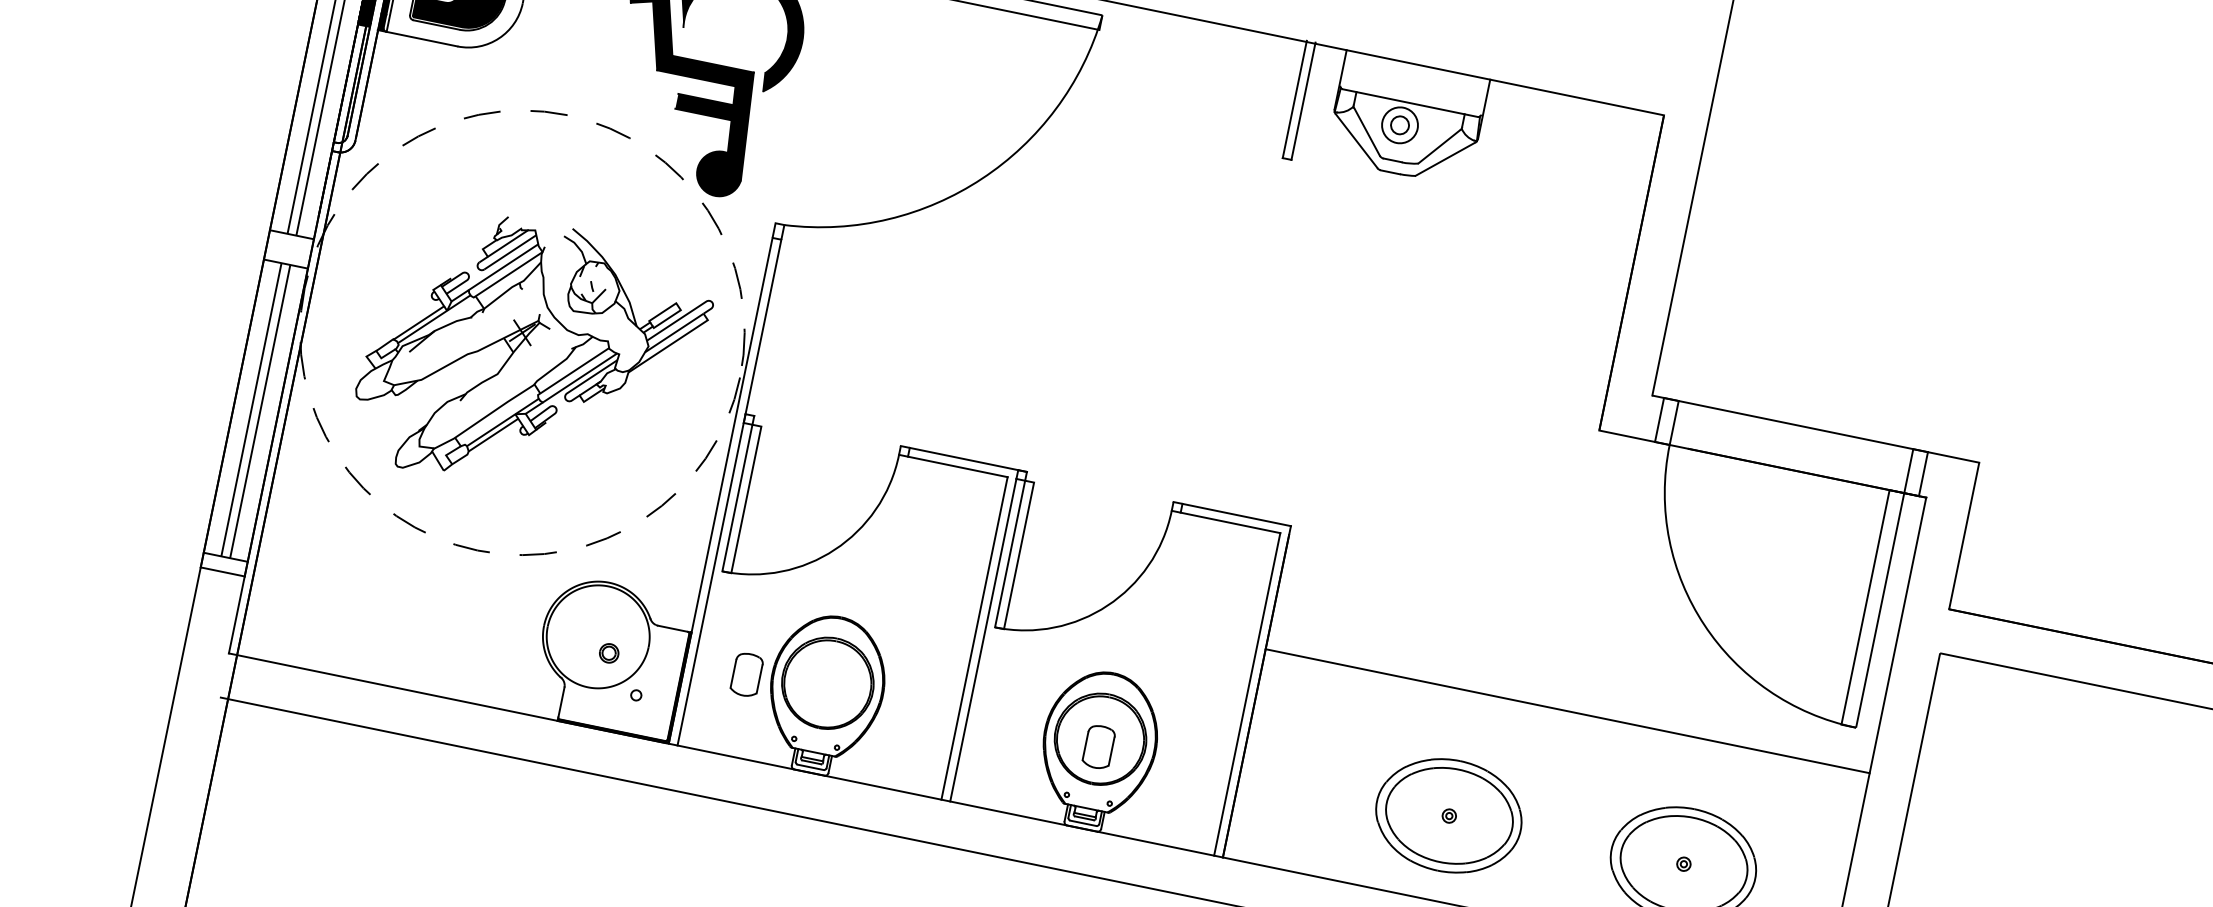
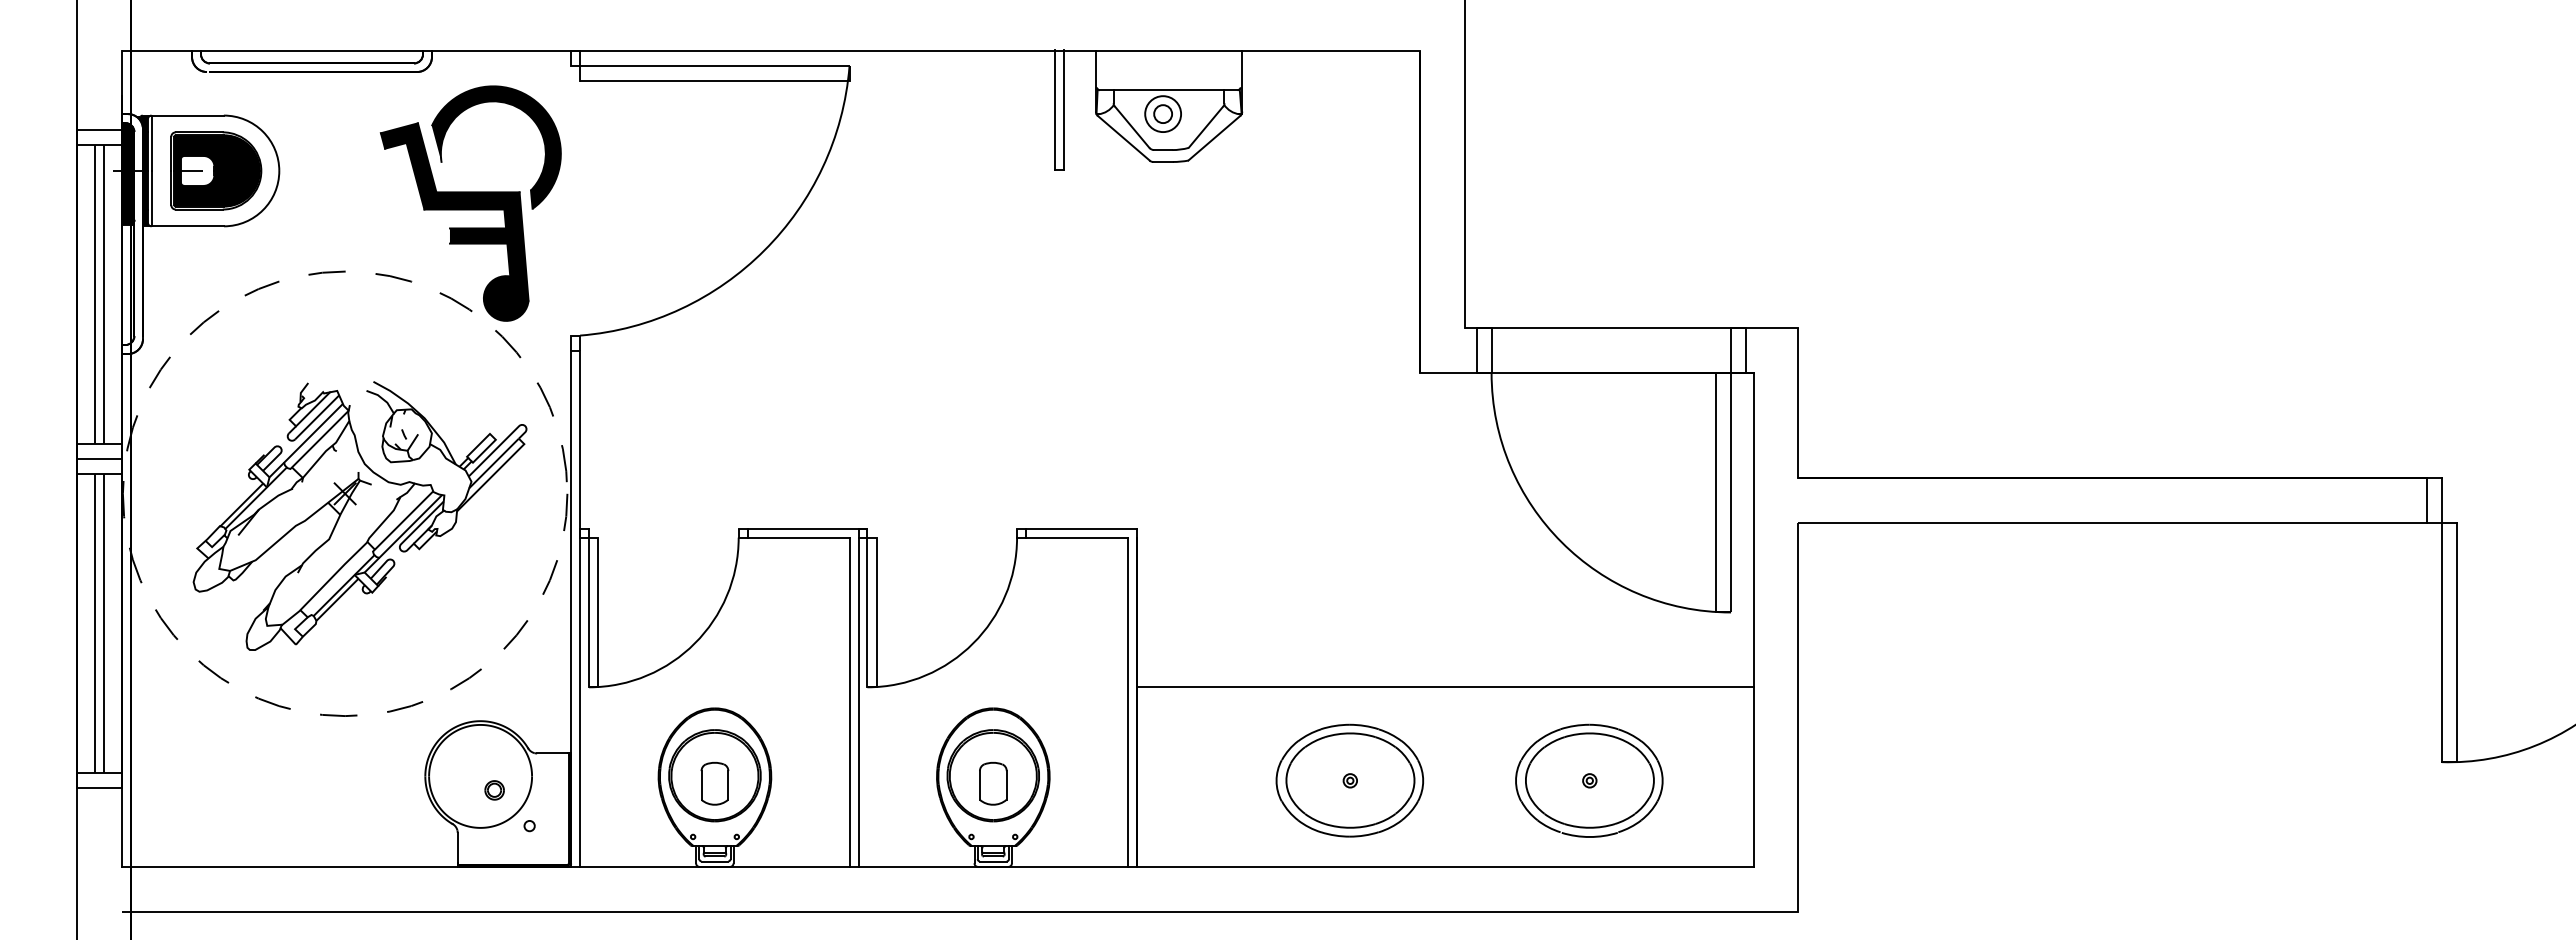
line: (288, 249) -> (99, 459), added
part: (746, 674) -> (714, 783), moved
line: (1566, 711) -> (1444, 687), moved

